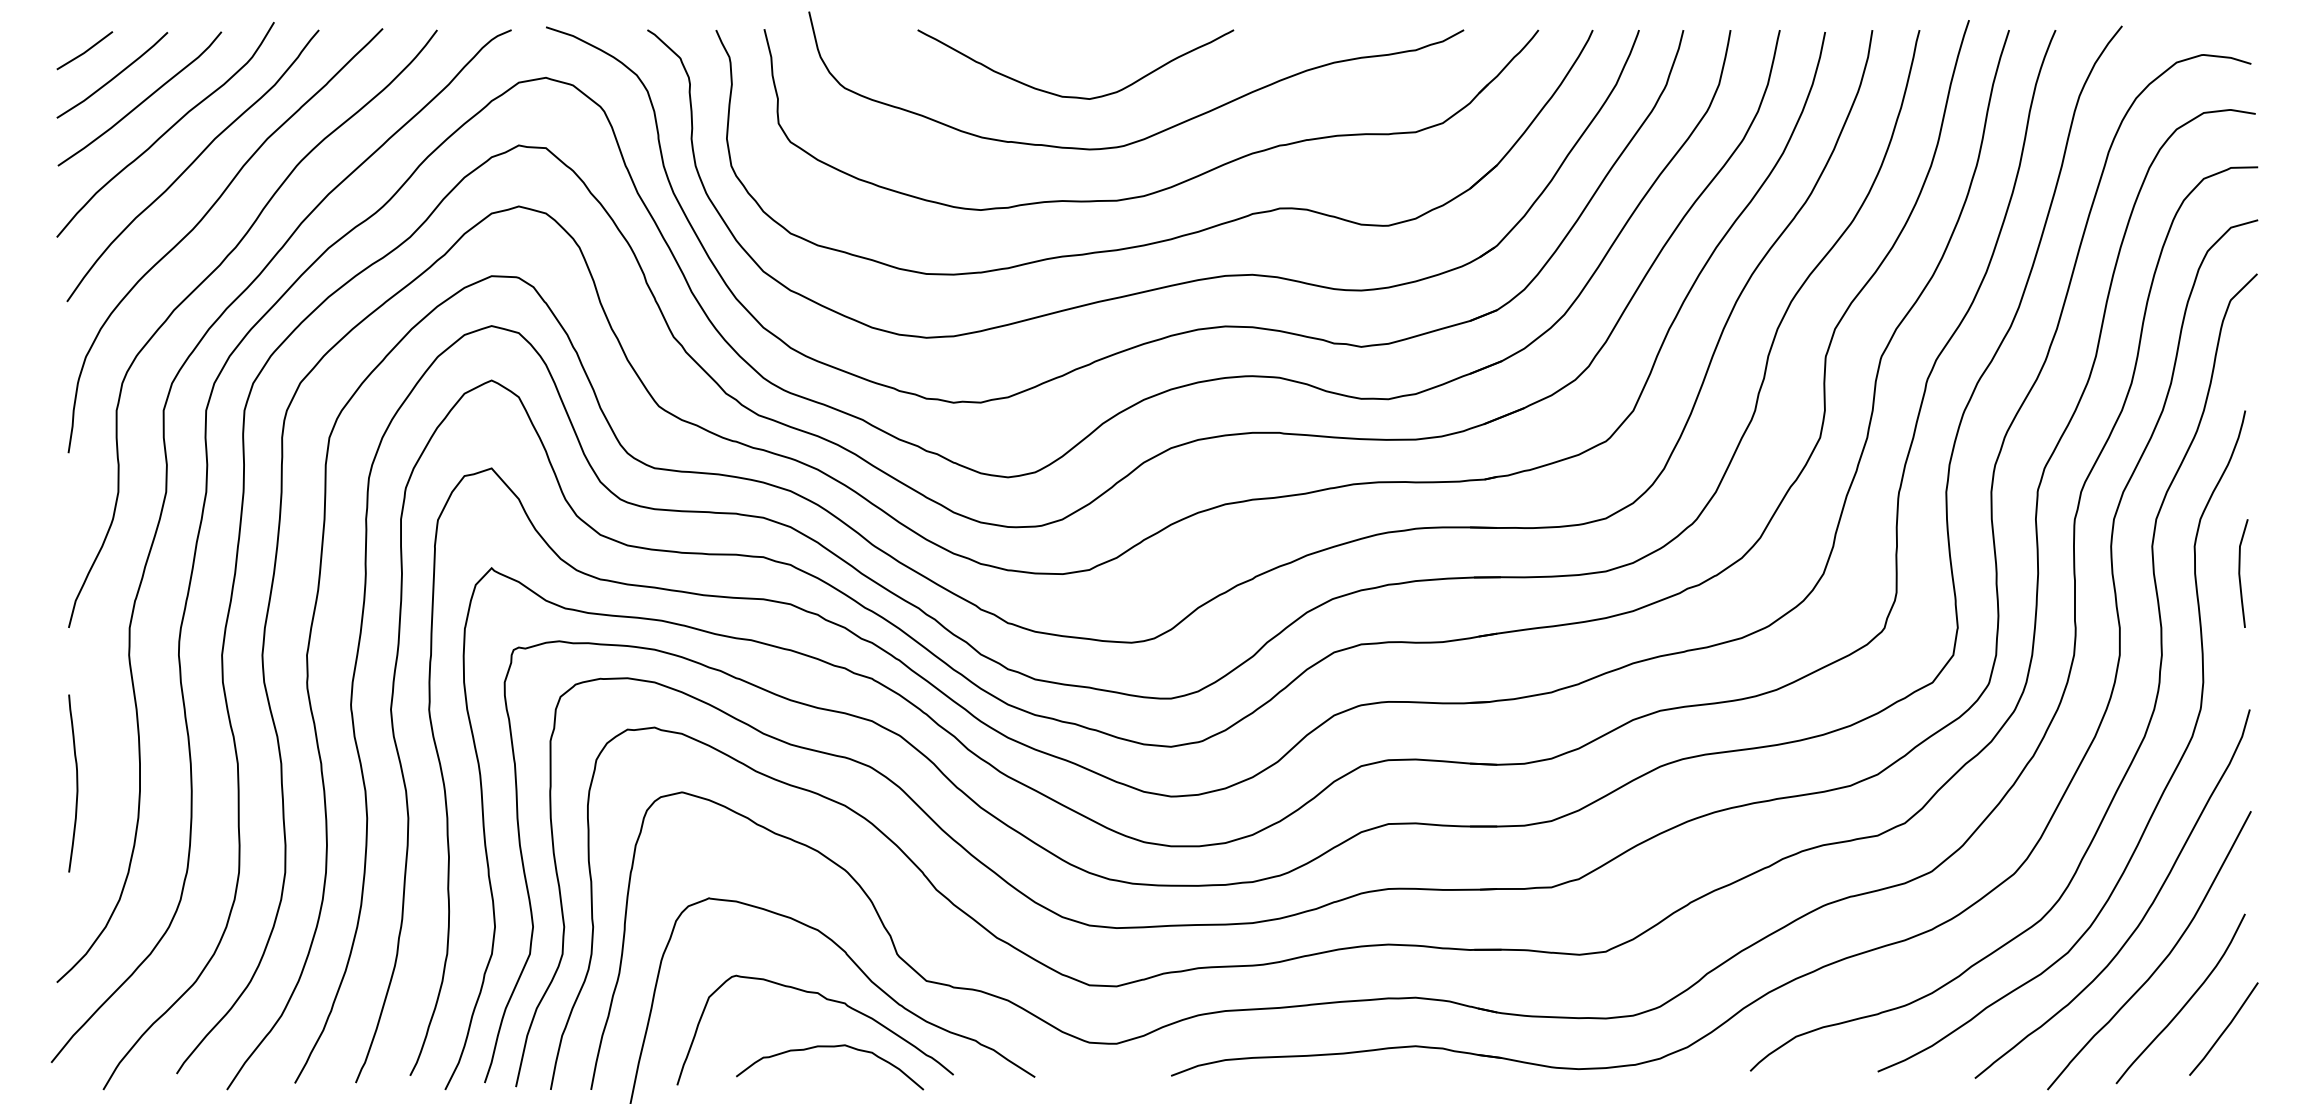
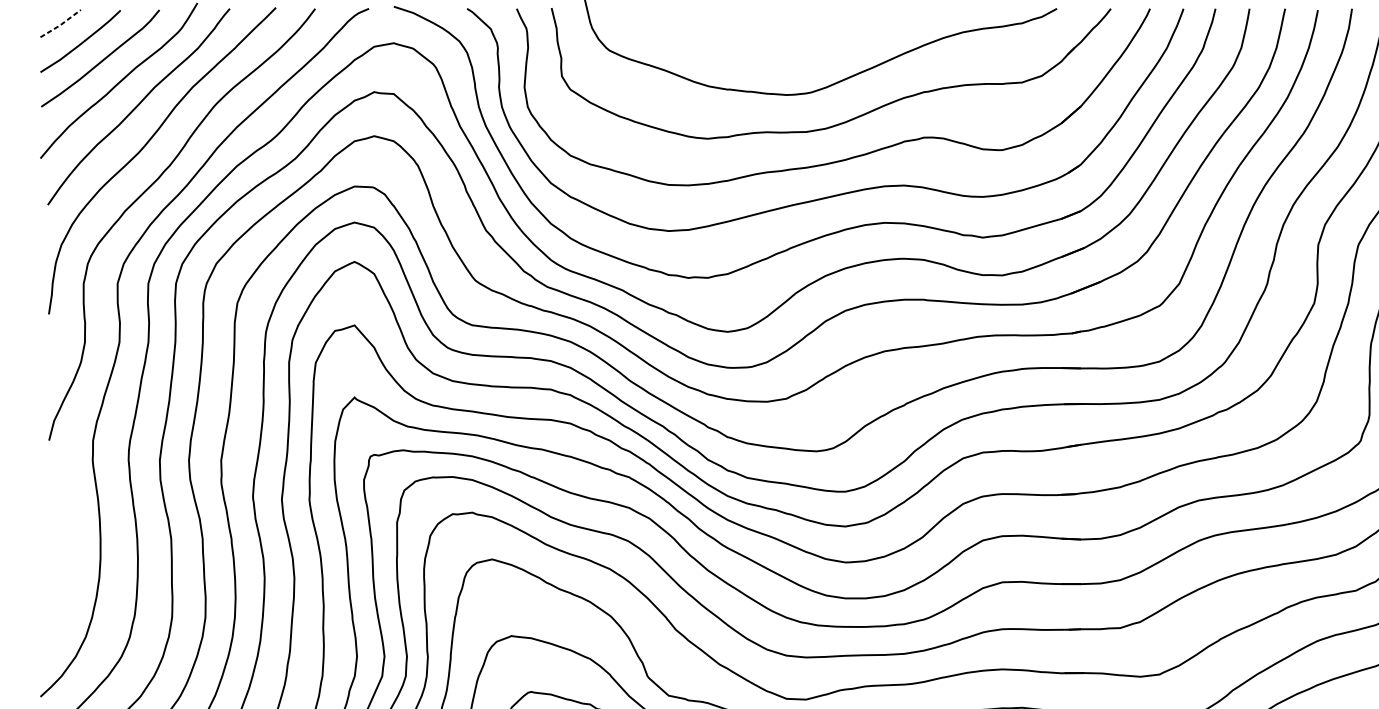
line: (85, 51) -> (61, 24), solid -> dashed
curve: (1075, 96) -> (776, 56), removed
curve: (76, 783) -> (54, 553), removed

